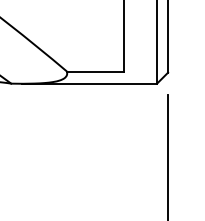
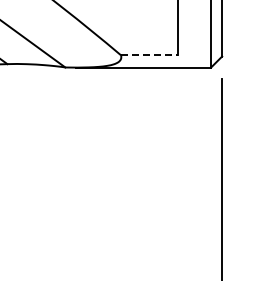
line: (96, 71) -> (150, 55), solid -> dashed

